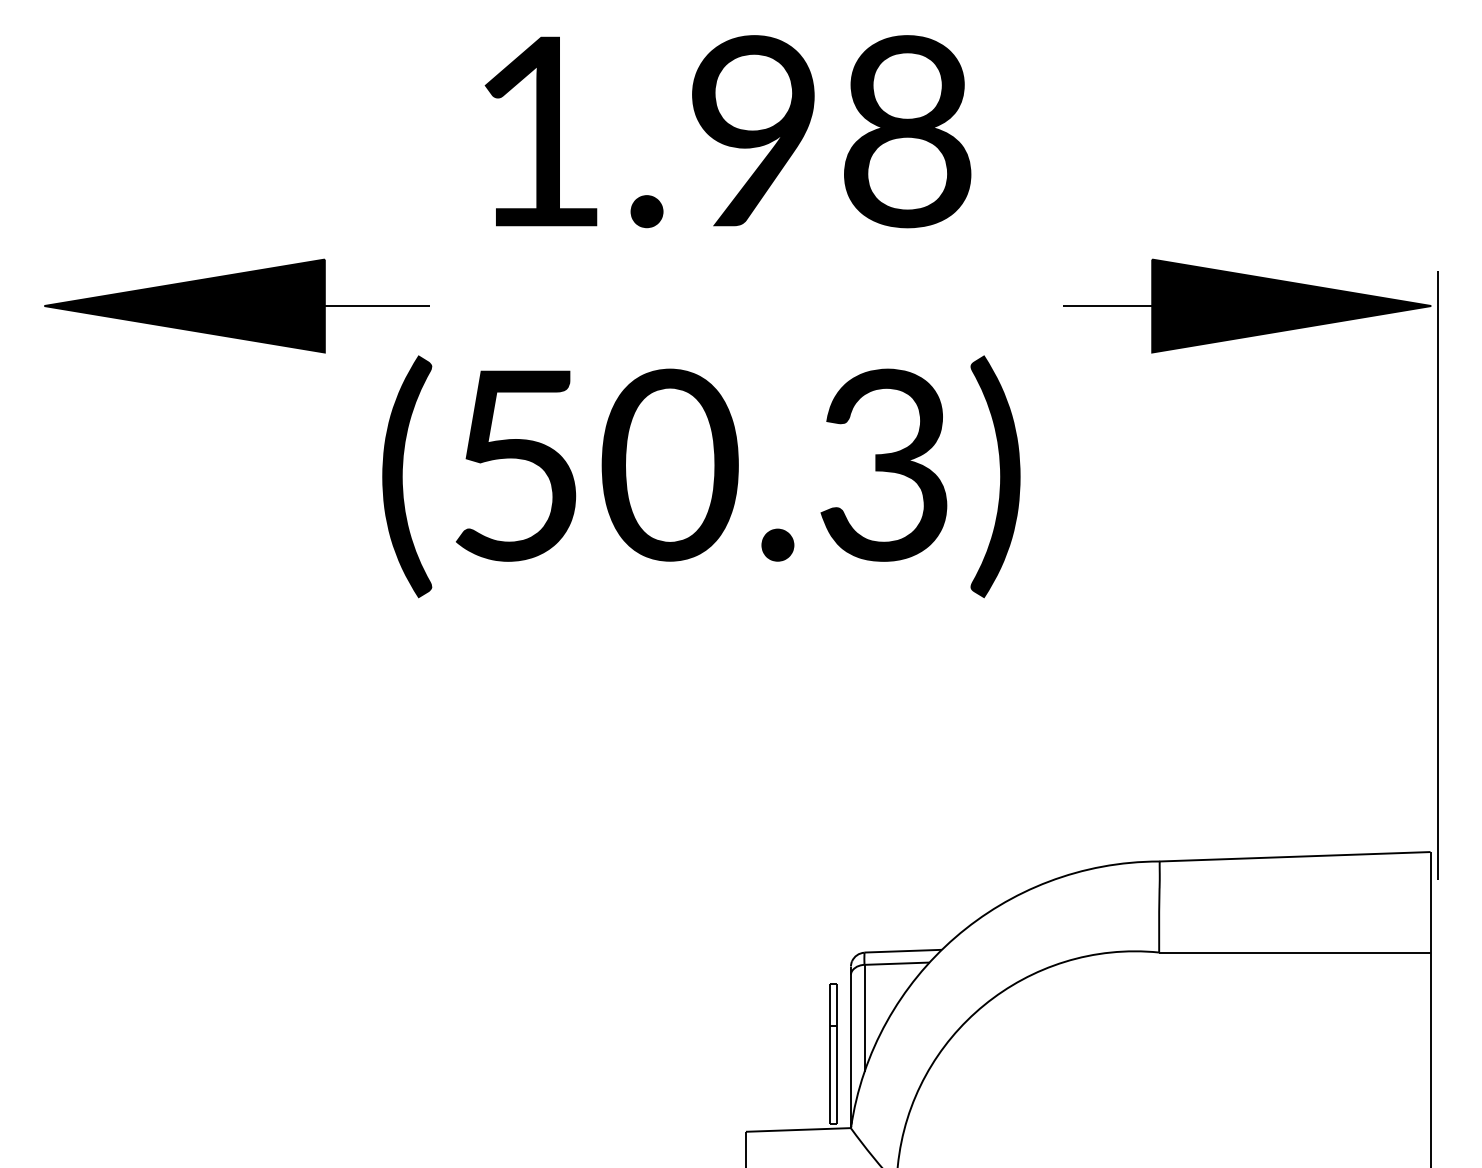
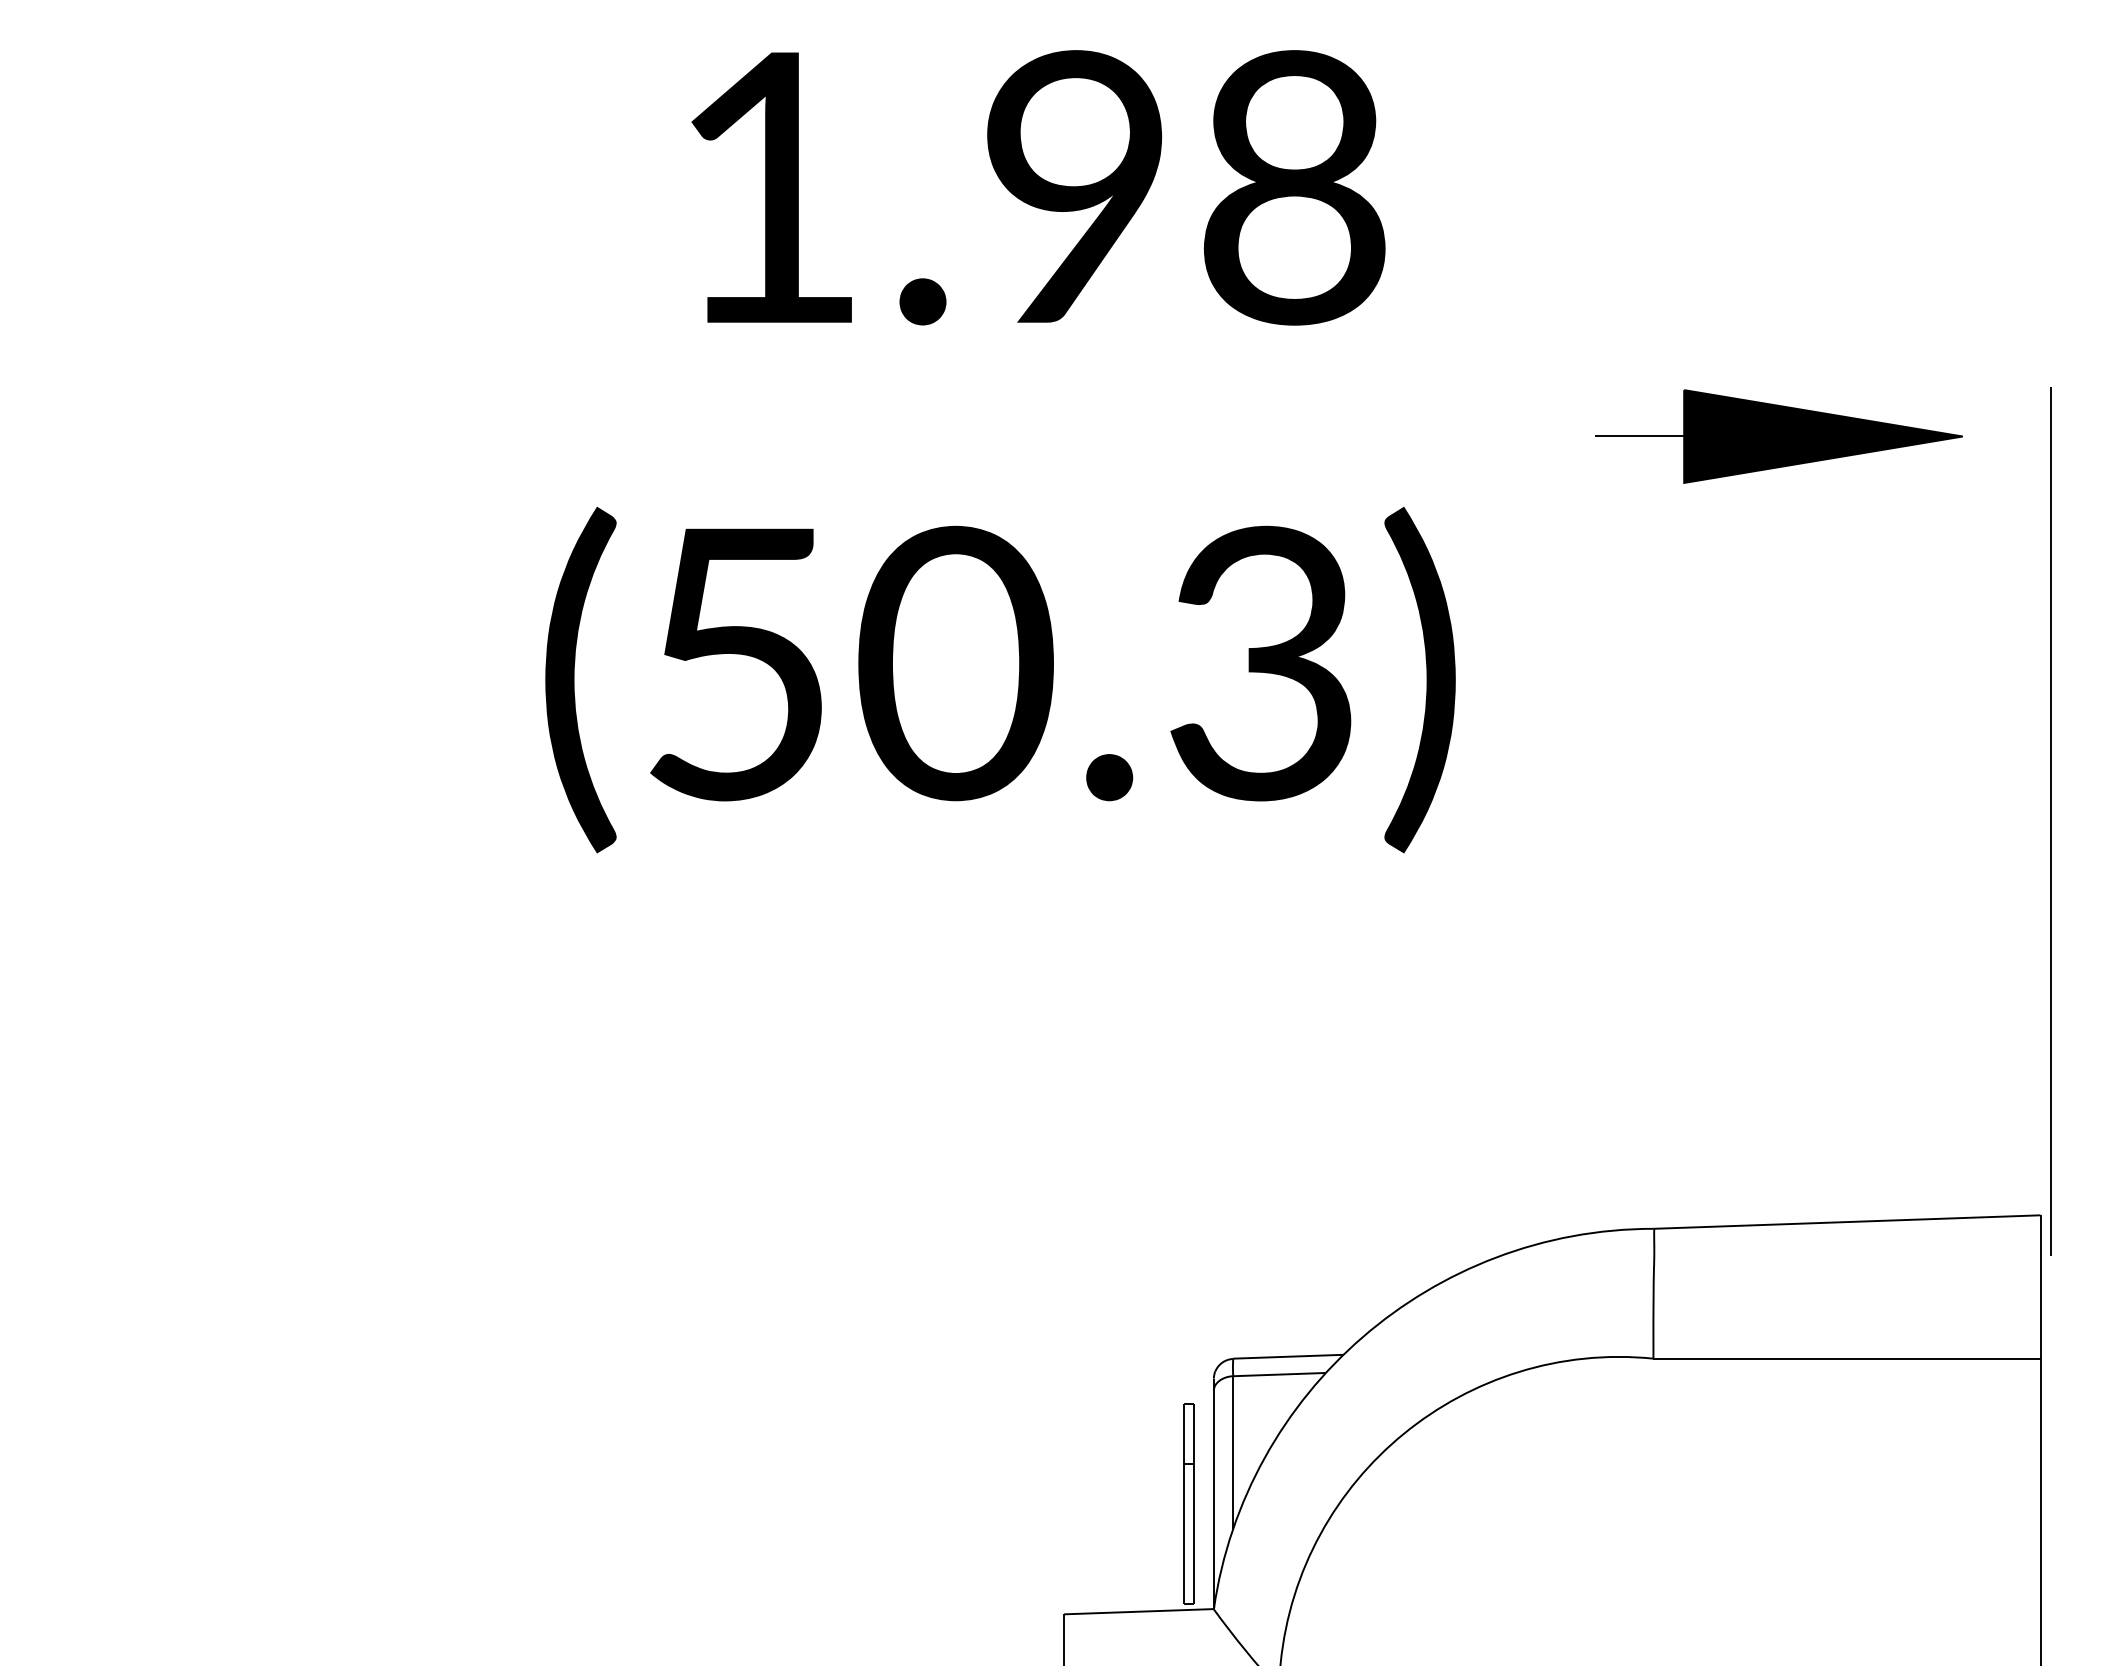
part: (236, 306) -> (337, 436), removed
part: (1246, 306) -> (1778, 436), size x0.7

